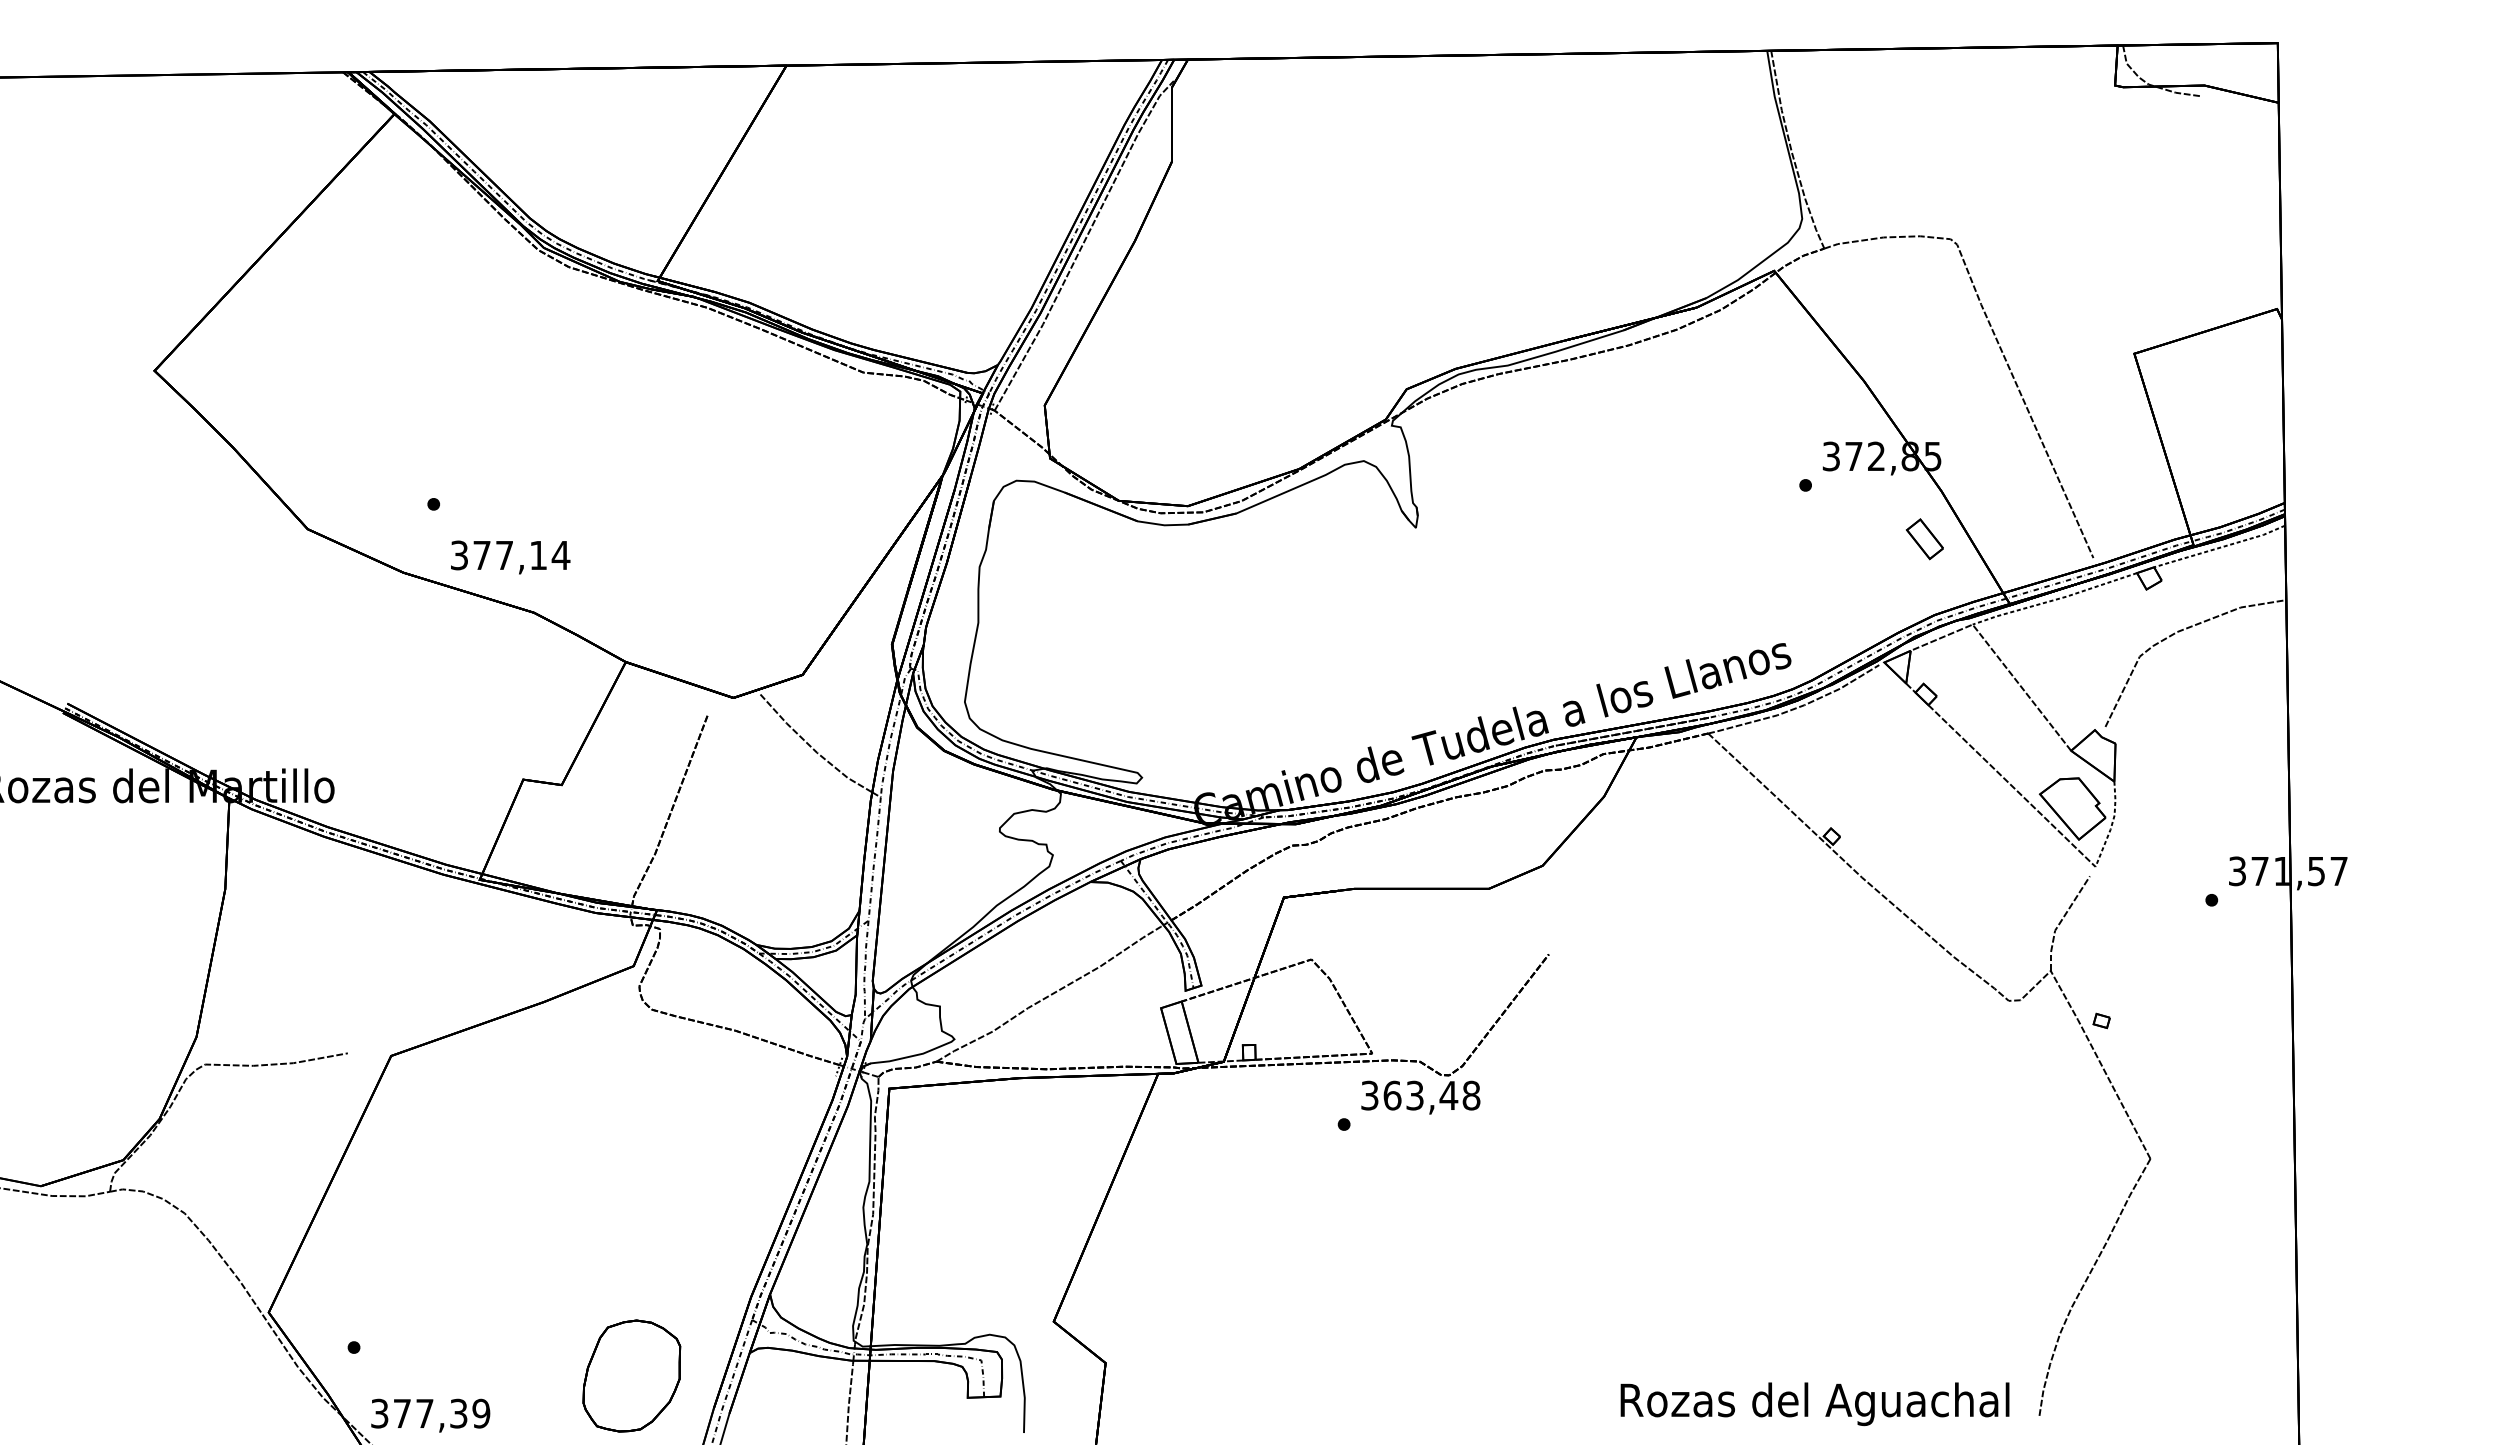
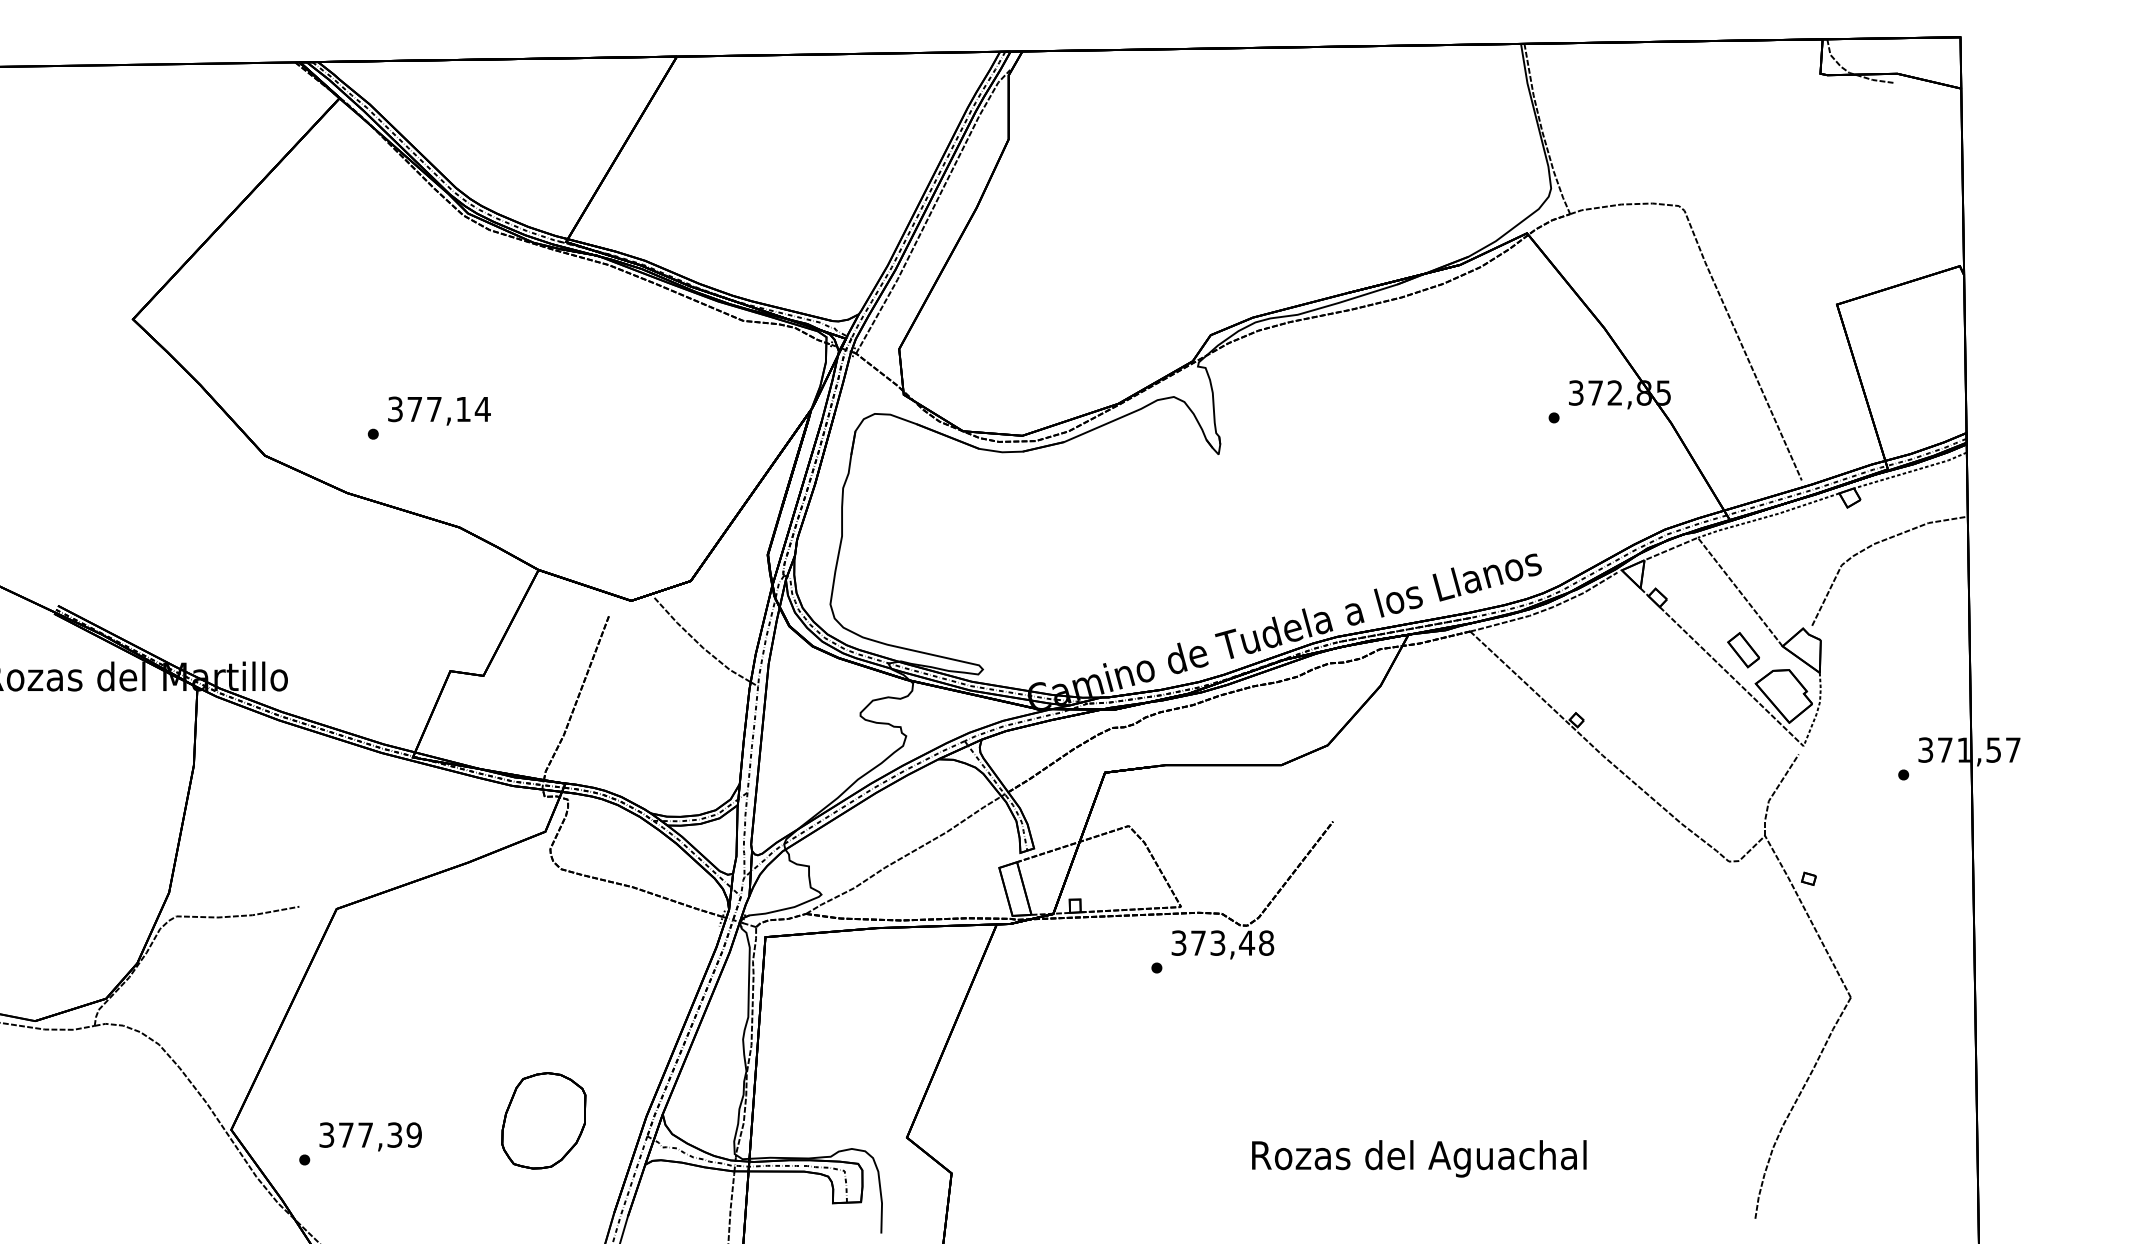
part: (1924, 539) -> (1743, 650), moved
text: (510, 557) -> (439, 411), moved
text: (1392, 1095) -> (1198, 943), 363,48 -> 373,48
part: (631, 1375) -> (543, 1120), moved
text: (1814, 1404) -> (1418, 1159), moved
text: (430, 1415) -> (370, 1136), moved

